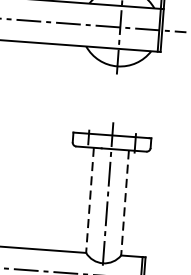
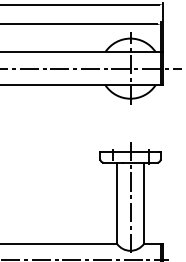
line: (90, 200) -> (117, 203), dashed -> solid
line: (125, 203) -> (144, 203), dashed -> solid

